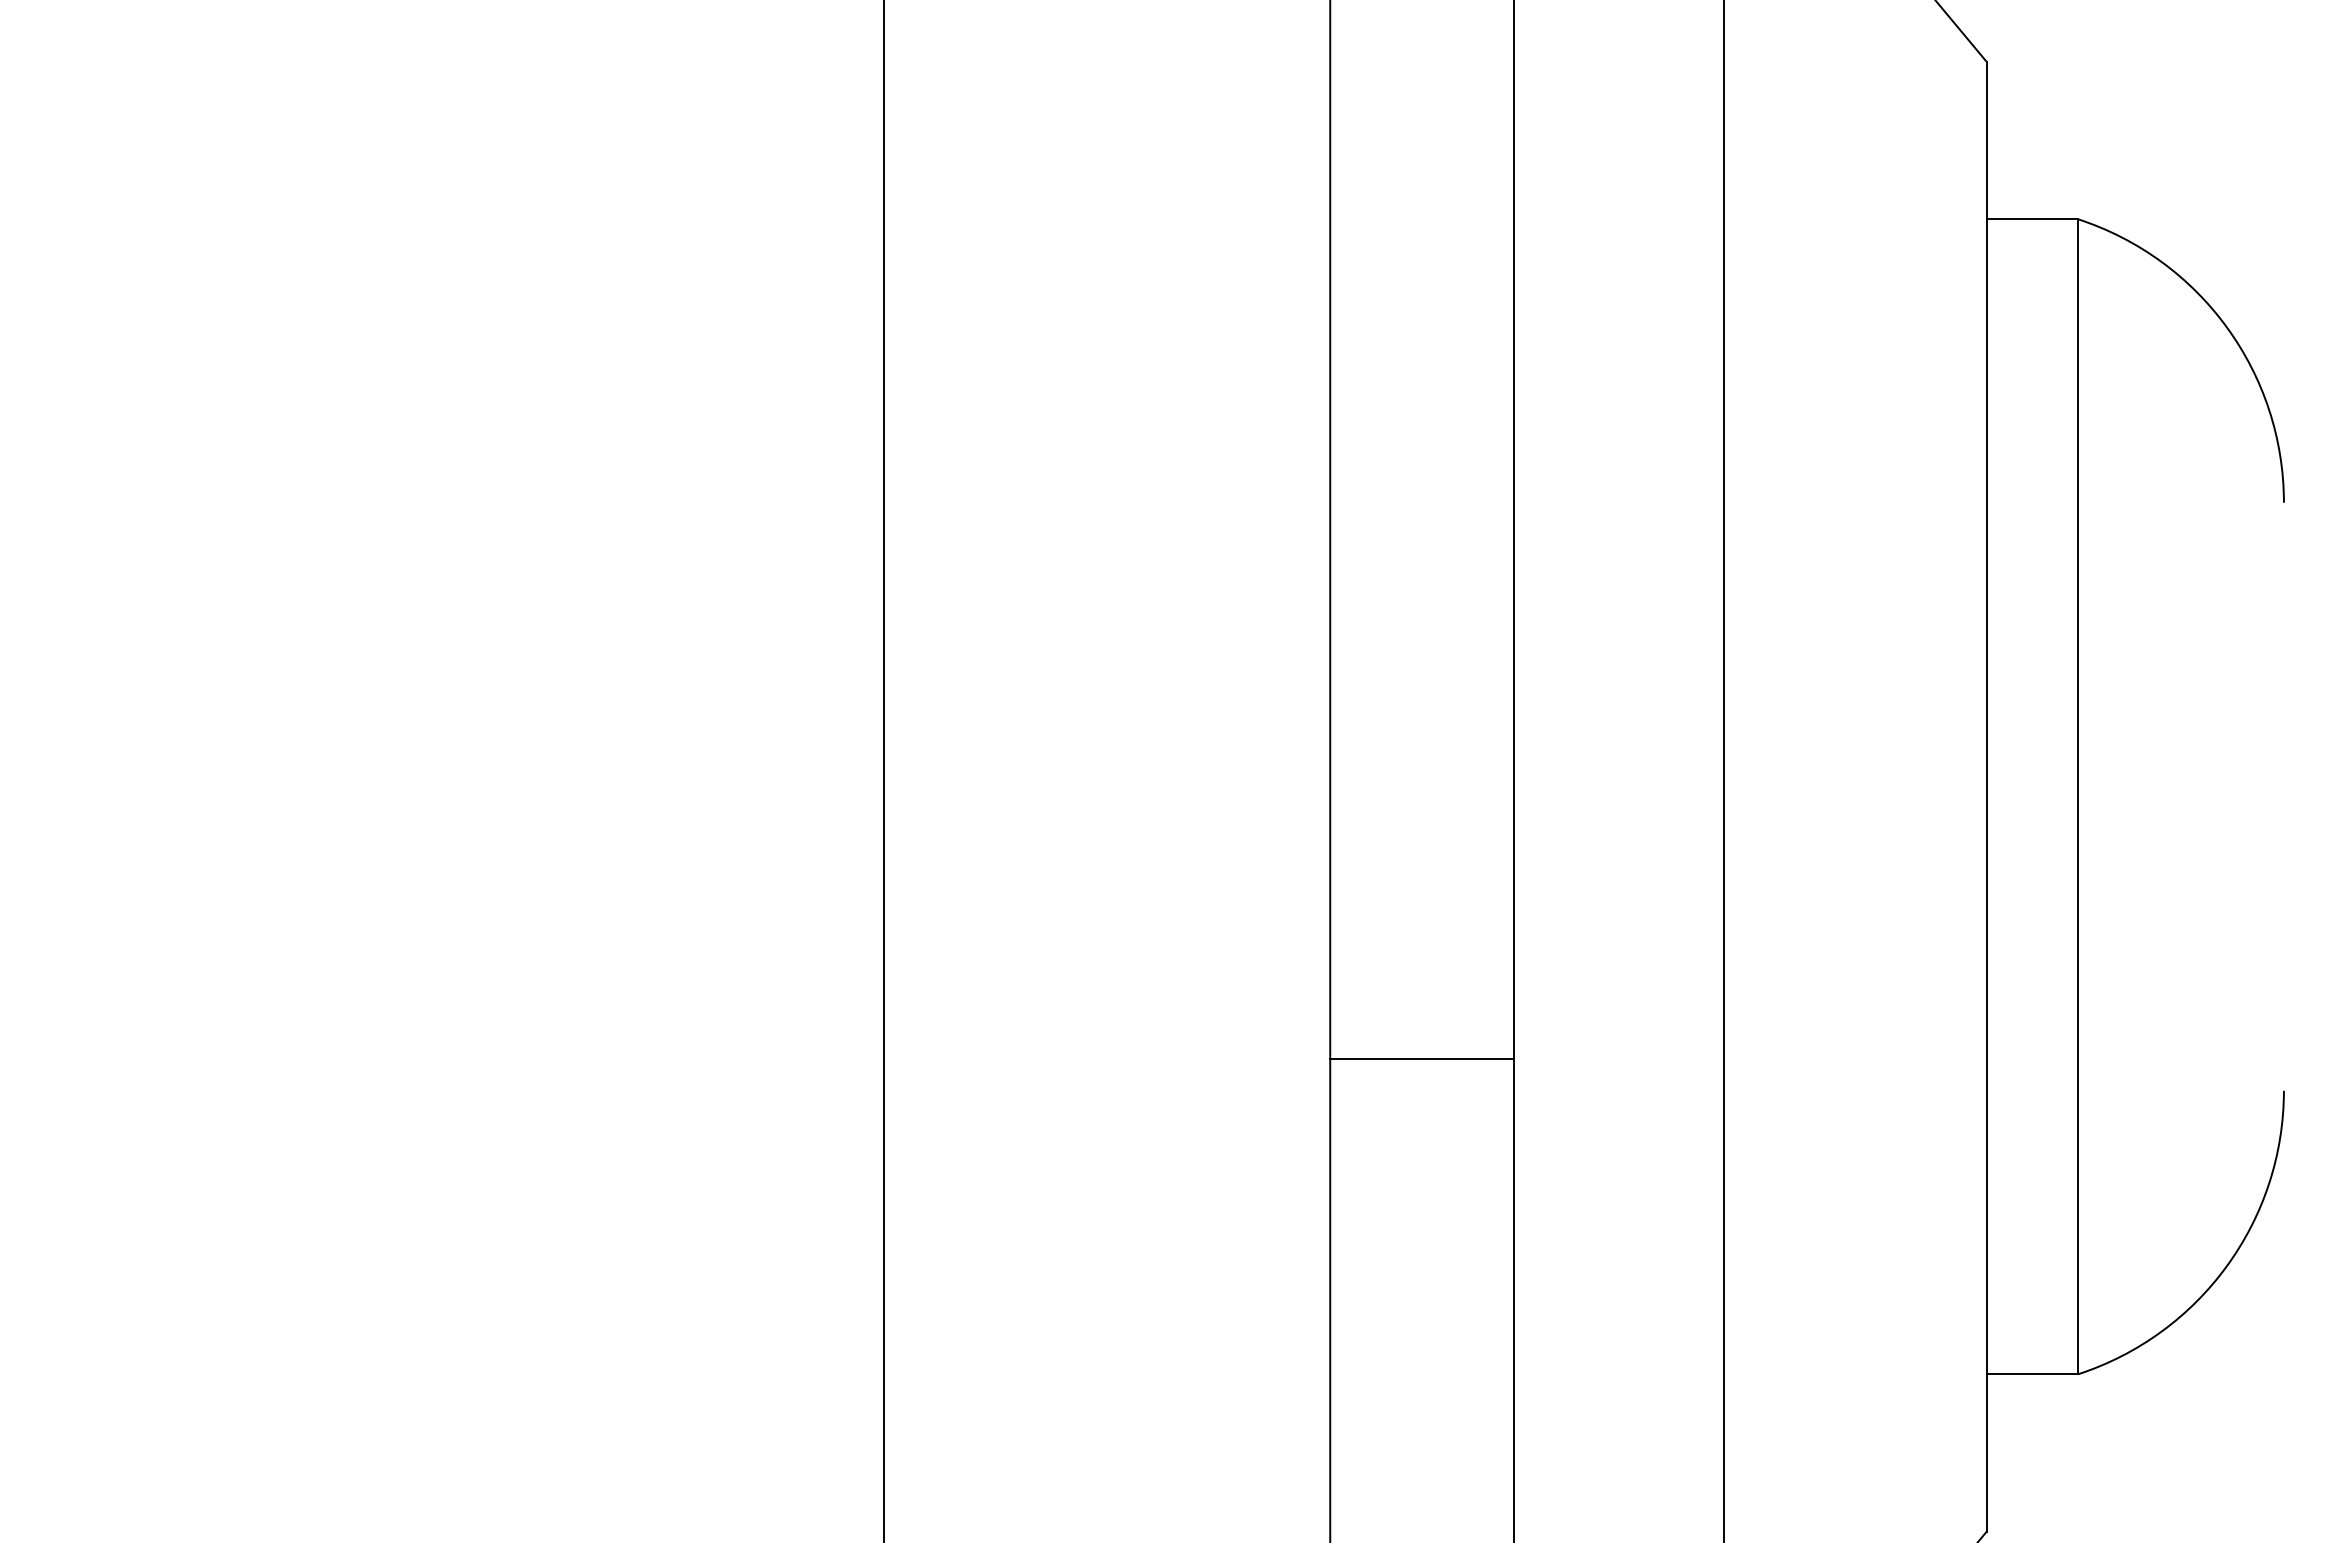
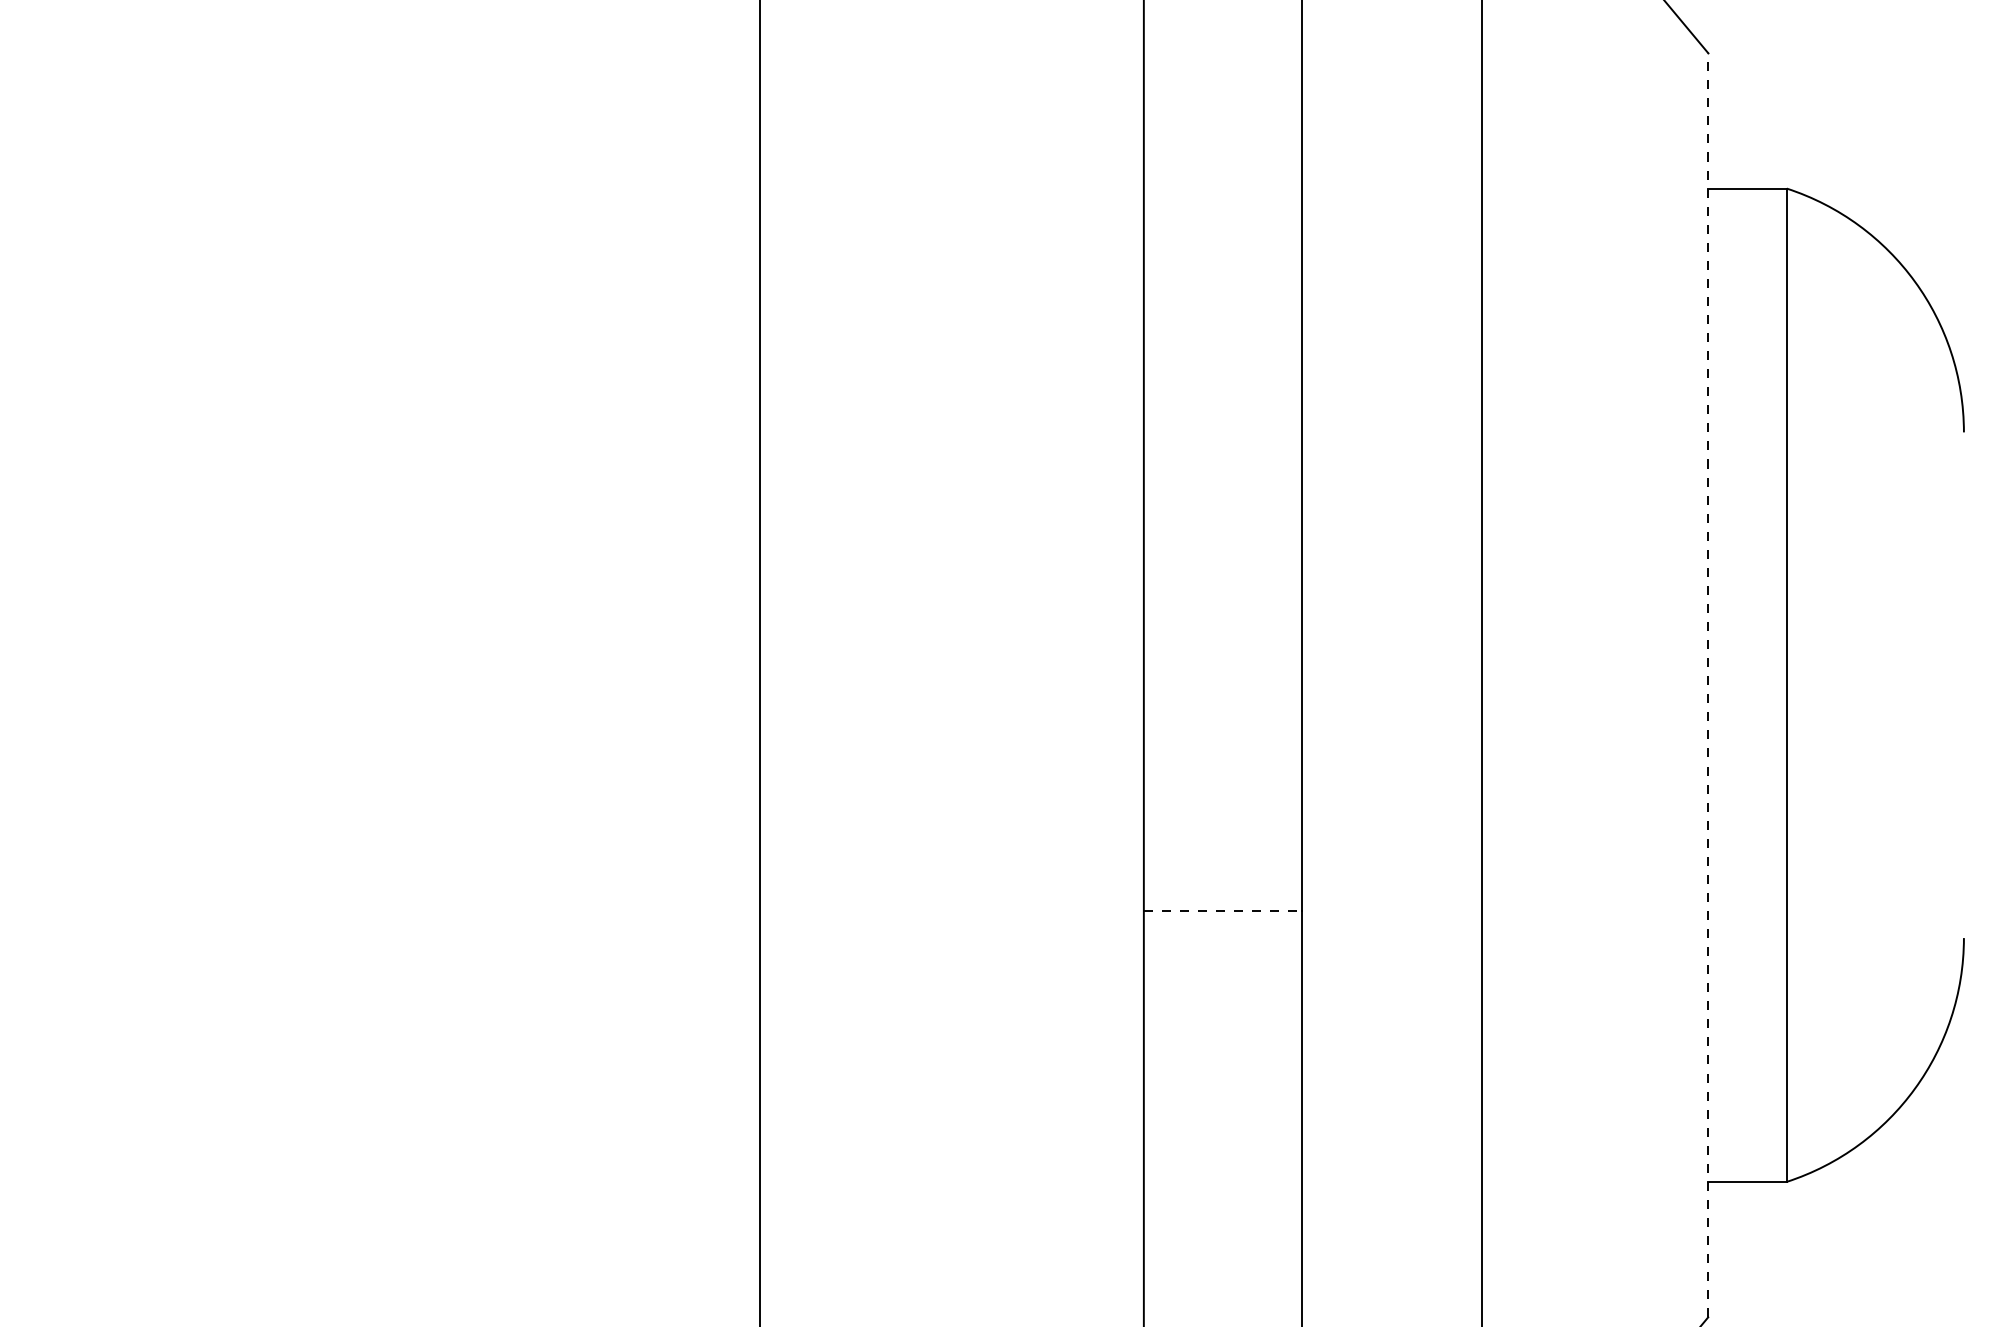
line: (1986, 796) -> (1708, 684), solid -> dashed
line: (1422, 1059) -> (1223, 911), solid -> dashed

